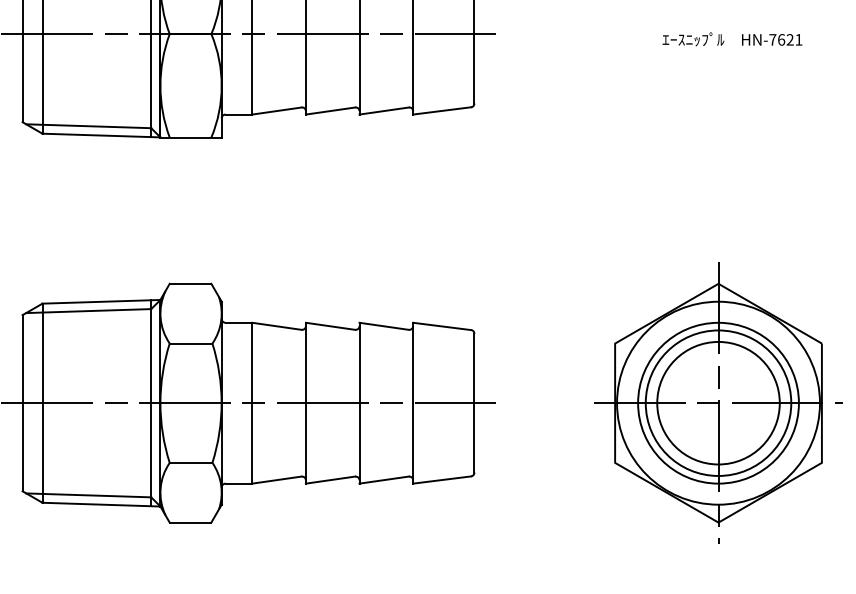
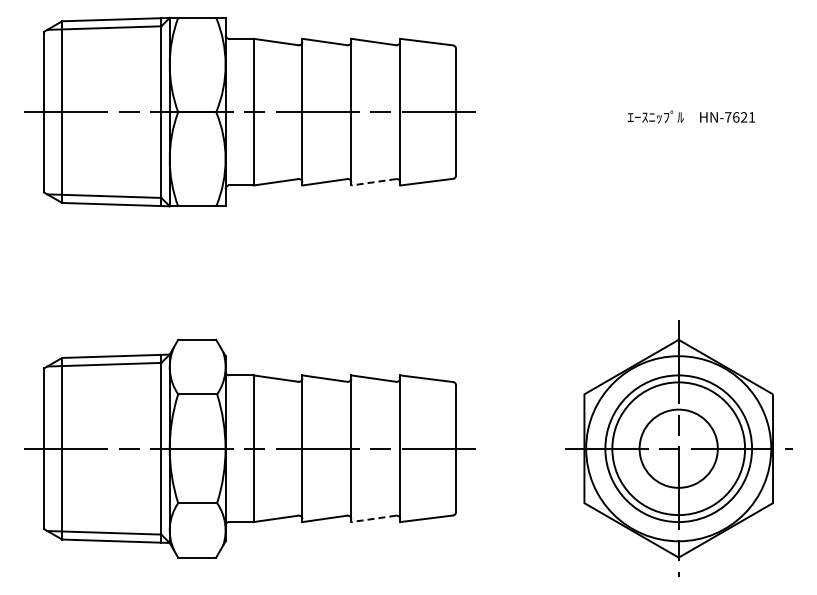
line: (383, 111) -> (373, 182), solid -> dashed
circle: (718, 402) -> (678, 448), size x0.7
line: (383, 479) -> (373, 518), solid -> dashed

